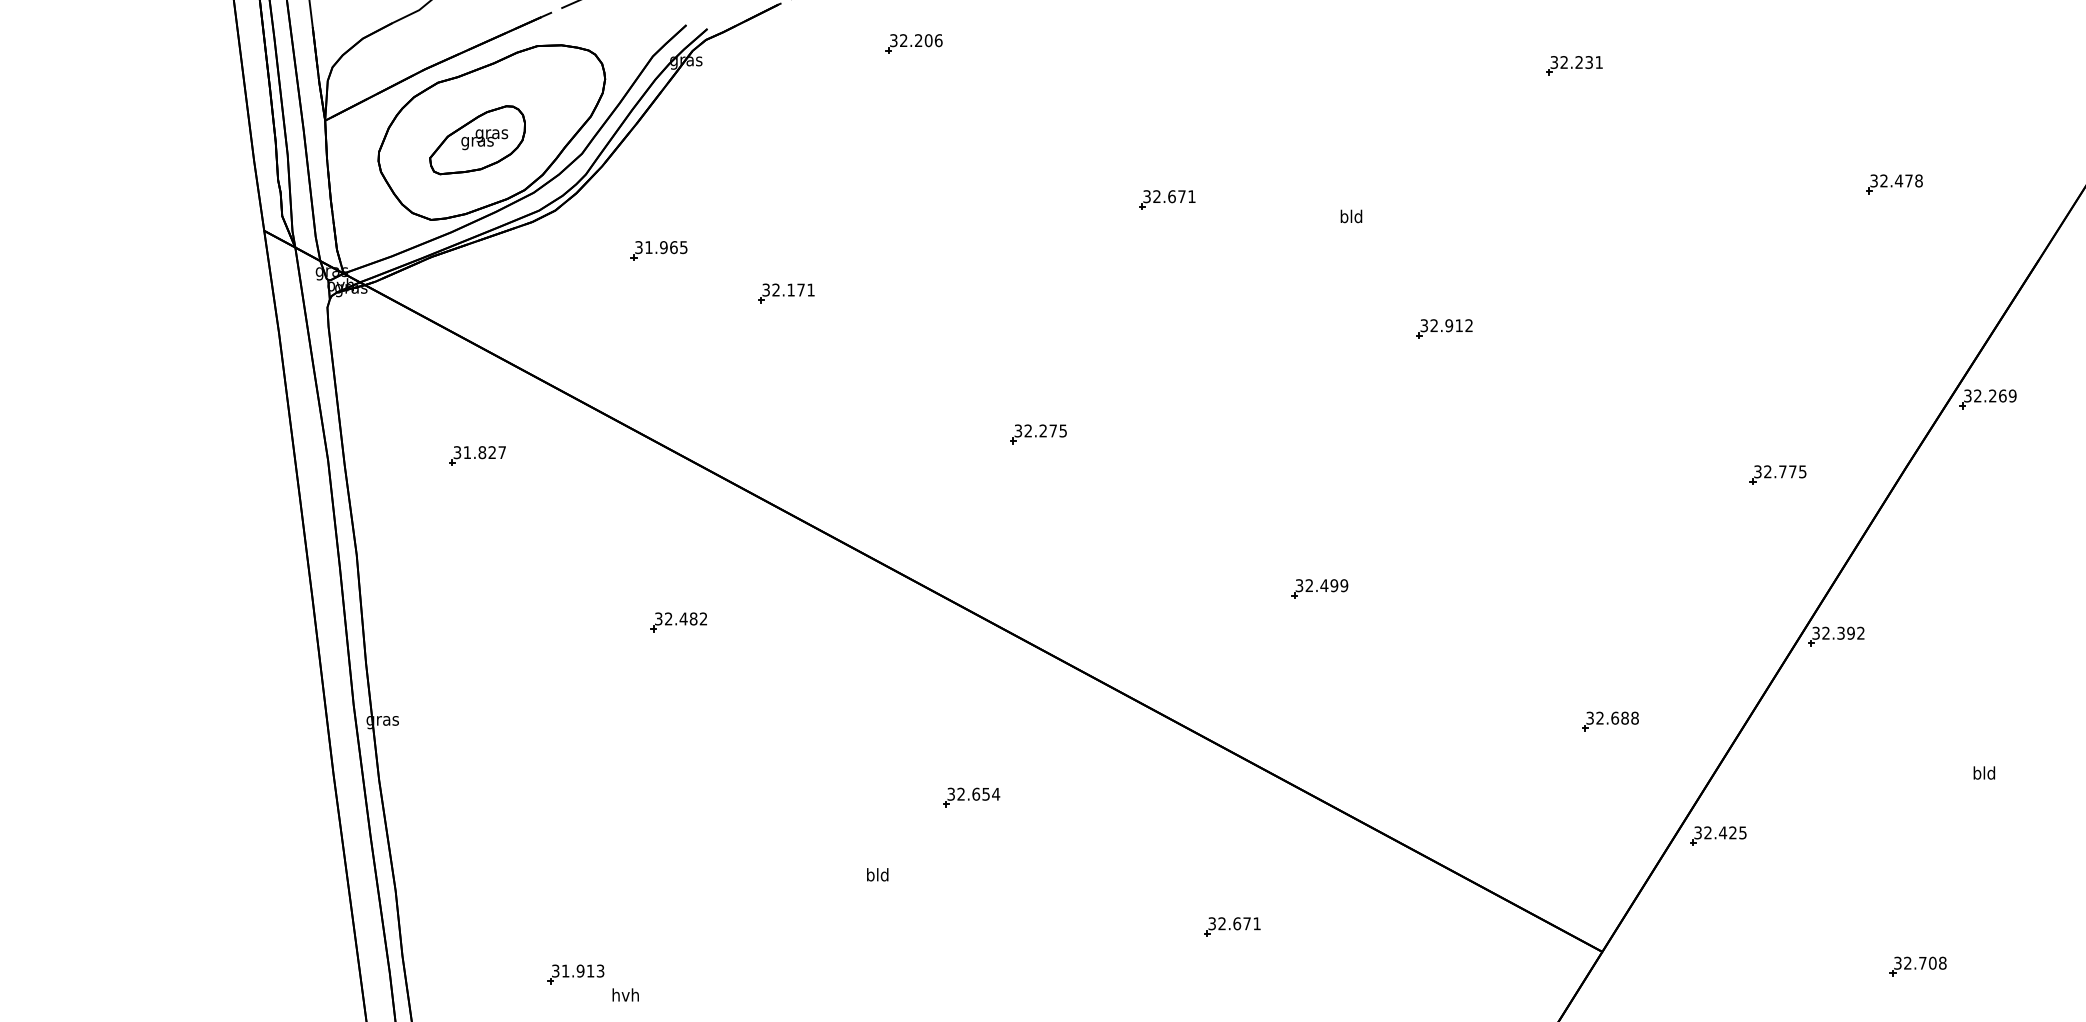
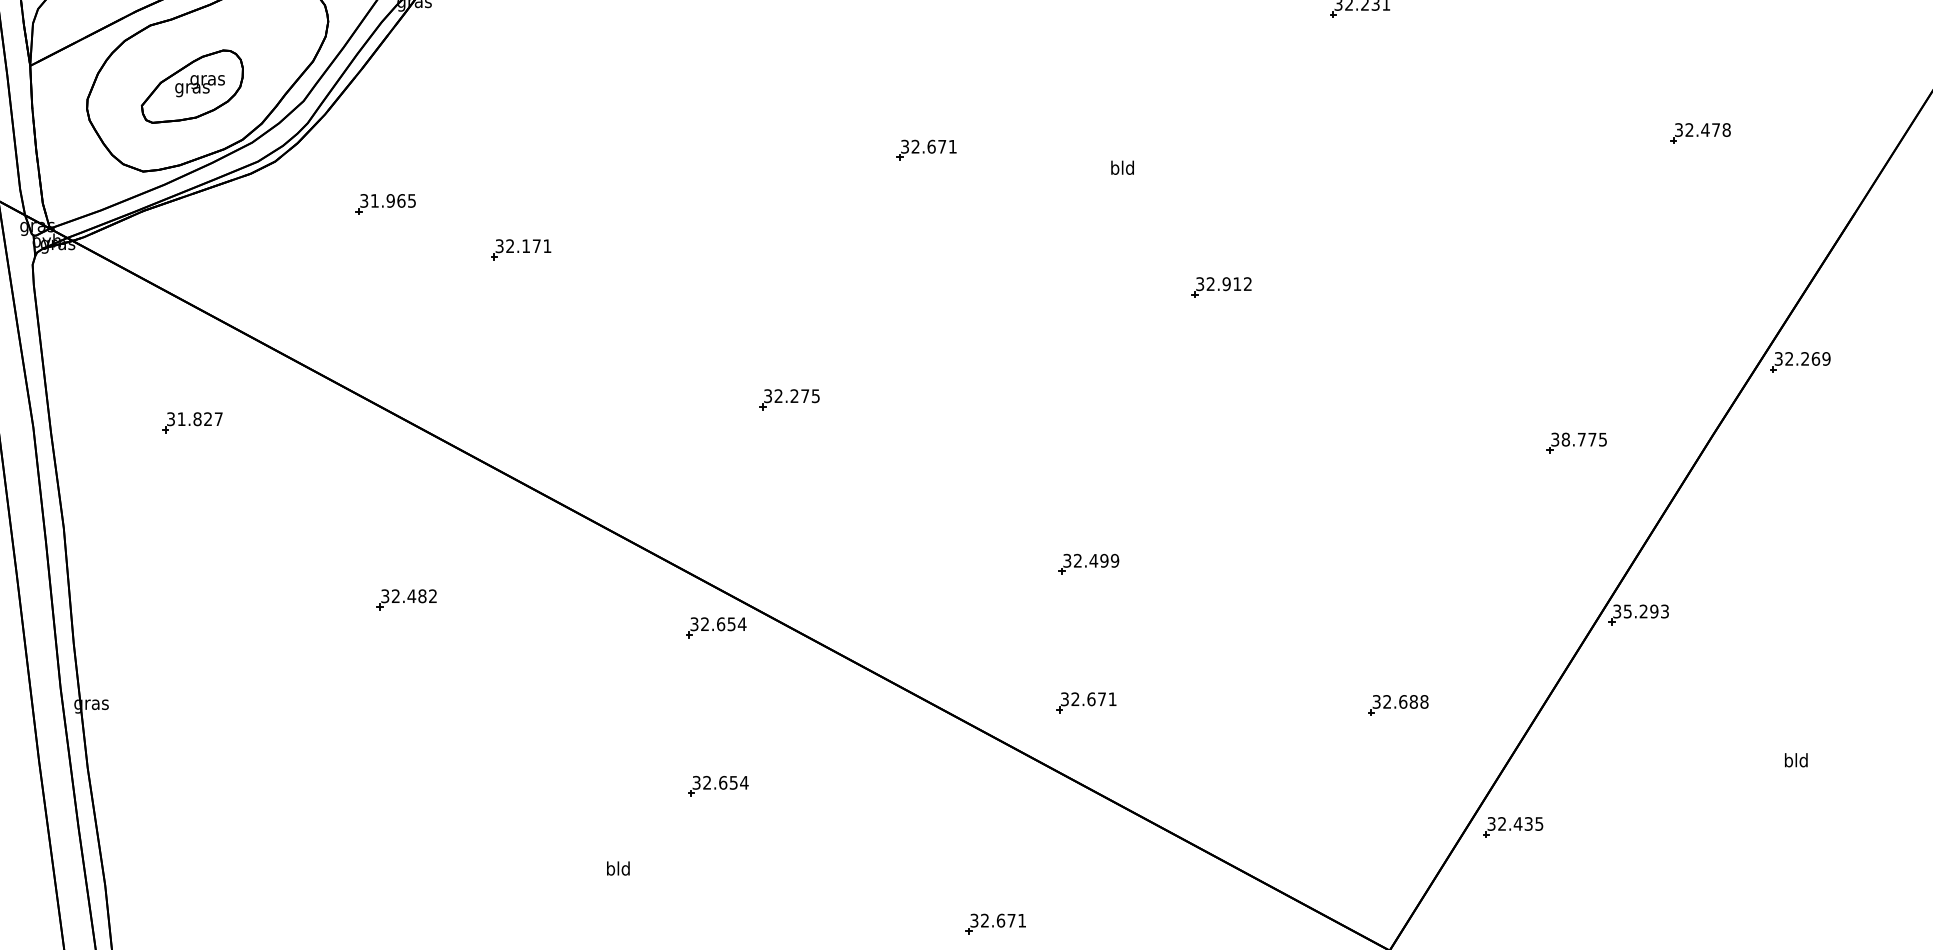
text: (1767, 471) -> (1565, 439), 32.775 -> 38.775
text: (1843, 632) -> (1646, 610), 32.392 -> 35.293
part: (969, 648) -> (716, 627), added
part: (1317, 718) -> (1086, 702), added
text: (1732, 832) -> (1528, 823), 32.425 -> 32.435

